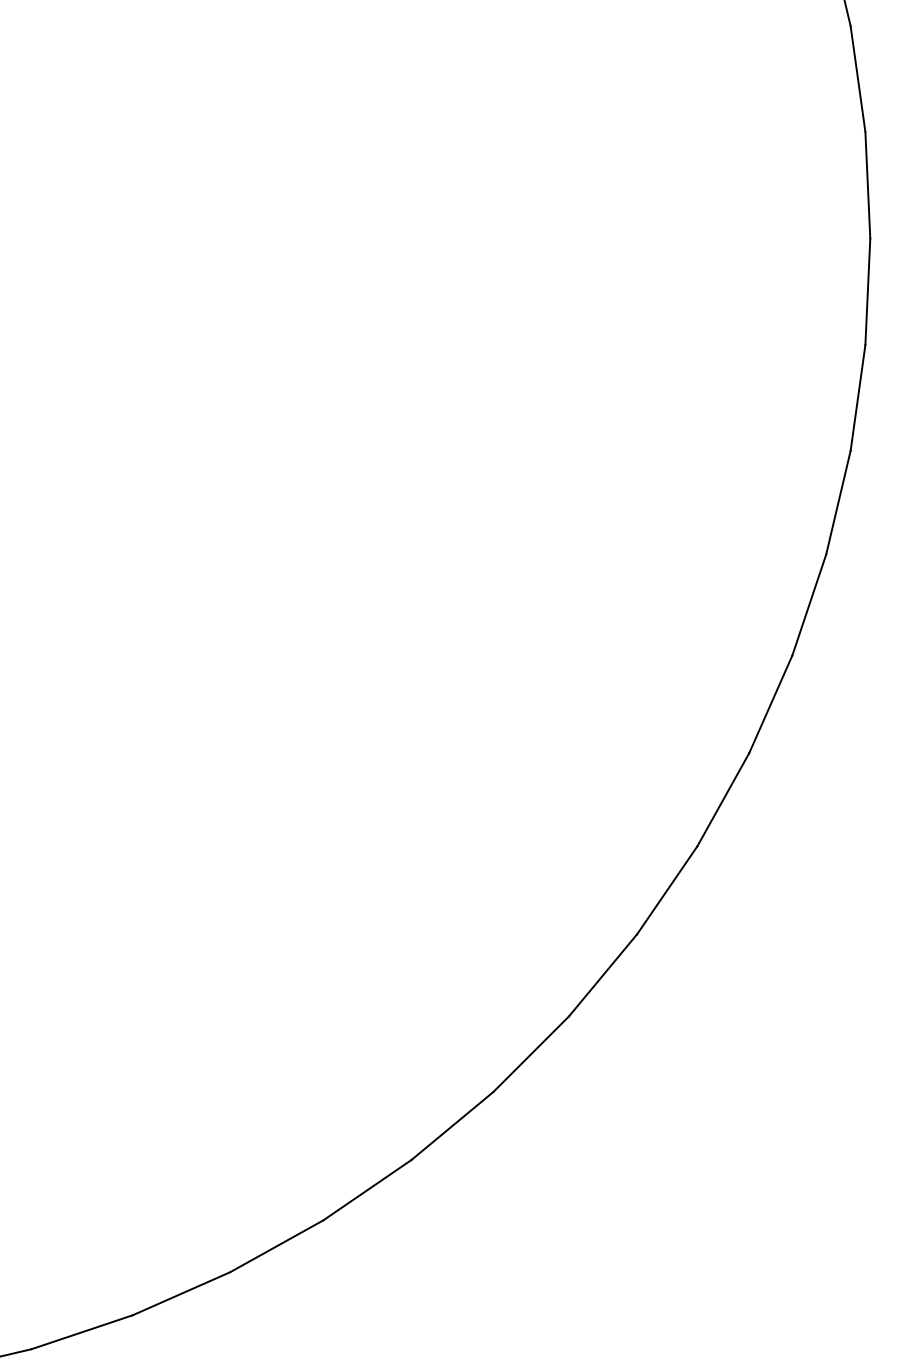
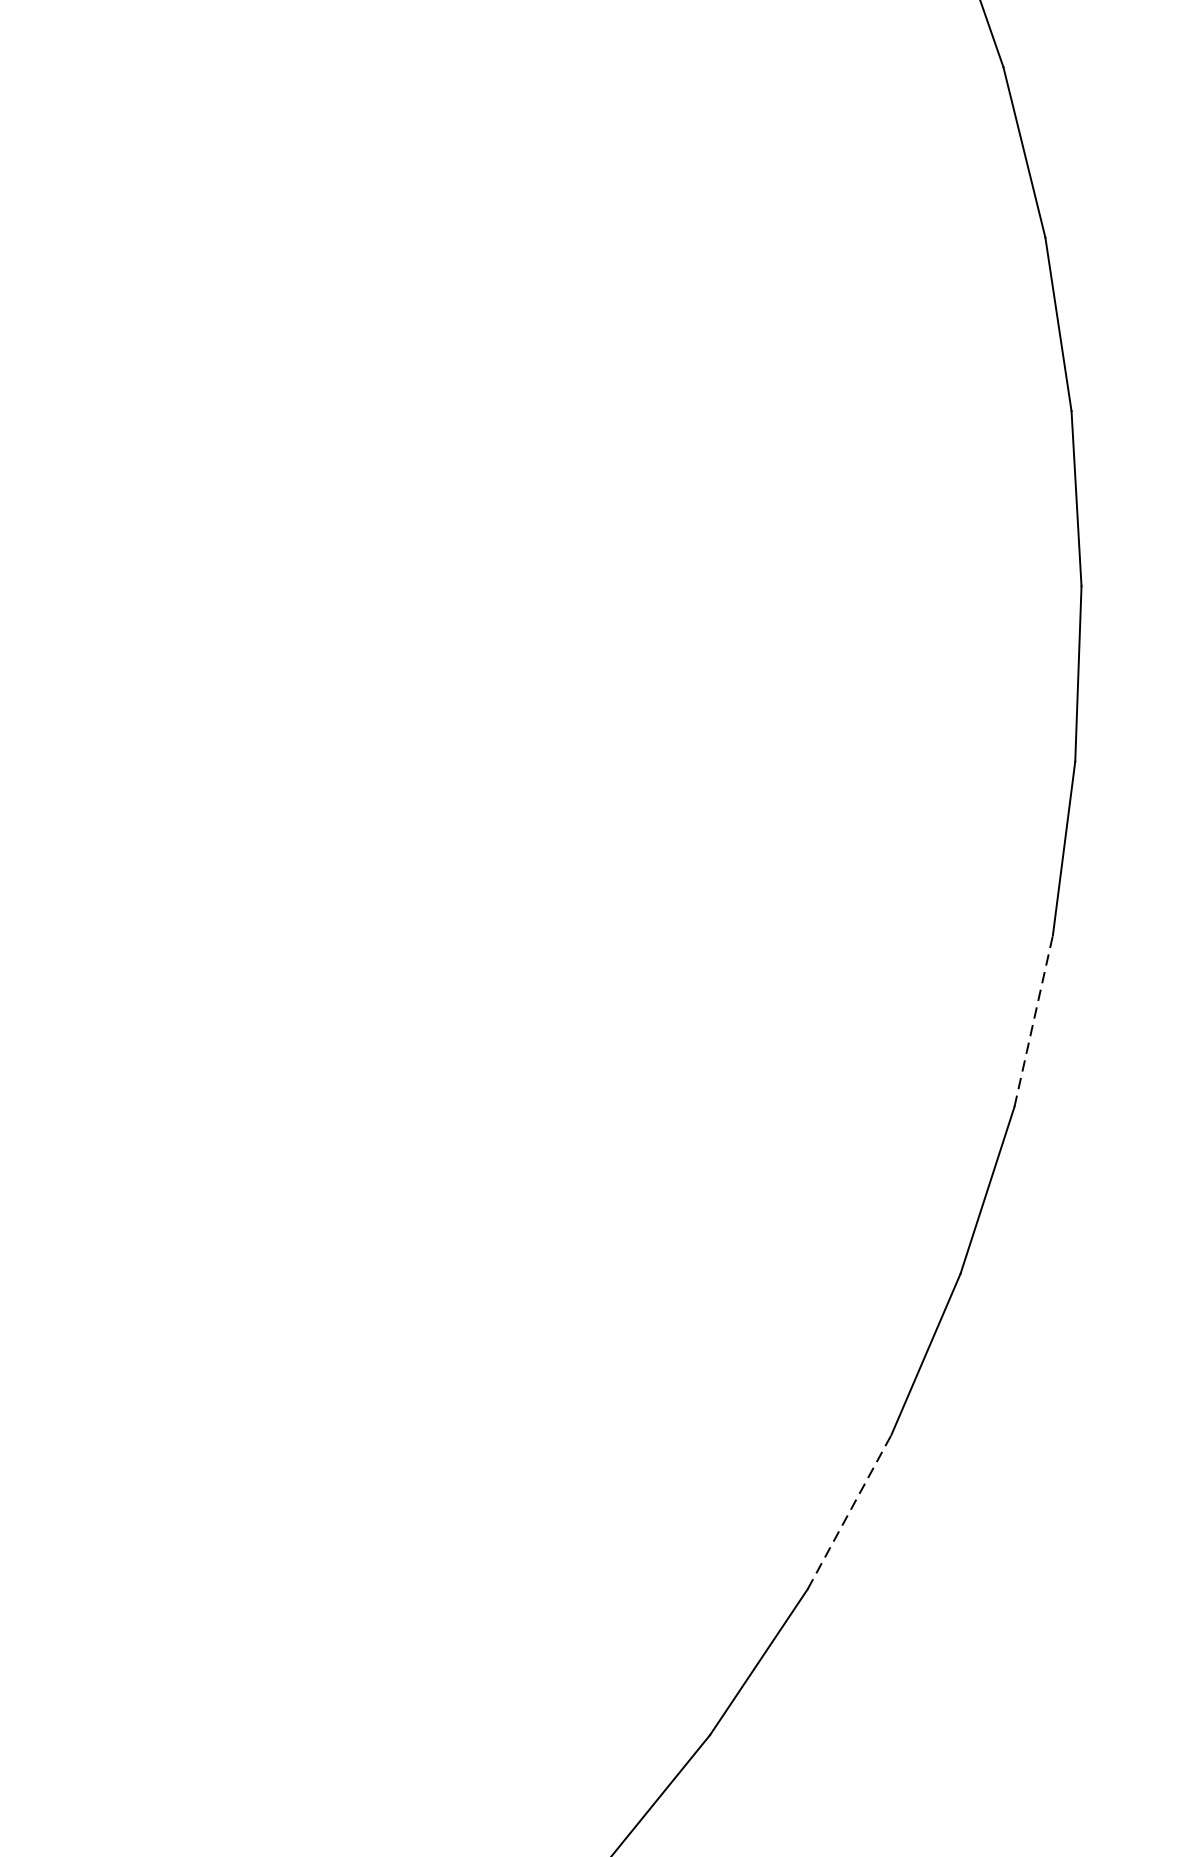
line: (770, 703) -> (1032, 1019), solid -> dashed
line: (603, 975) -> (850, 1512), solid -> dashed

